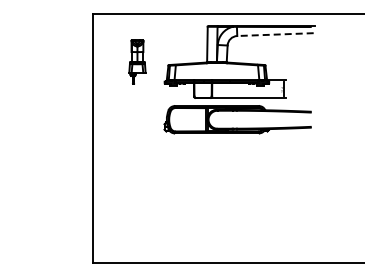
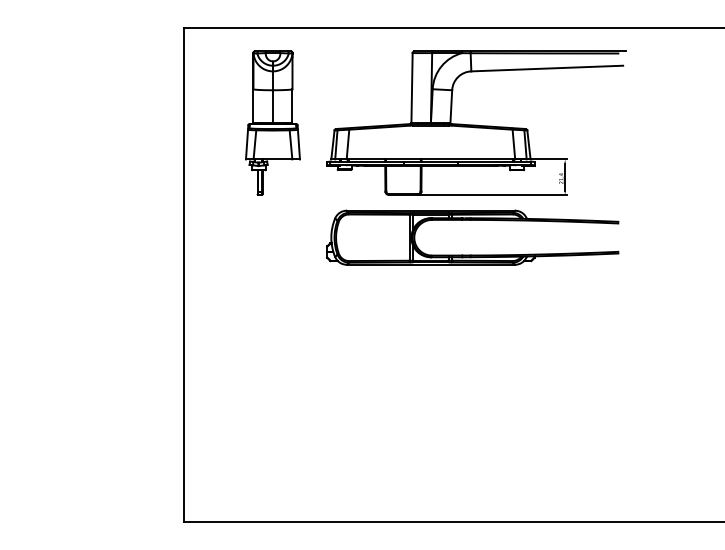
line: (274, 34) -> (545, 68), dashed -> solid
part: (137, 61) -> (273, 121), size x1.67

